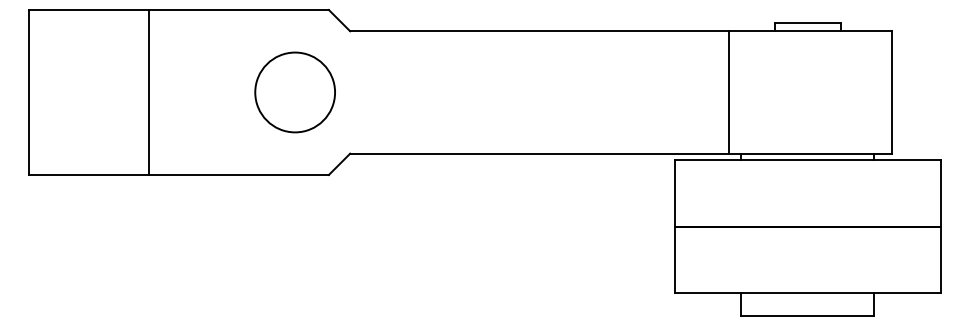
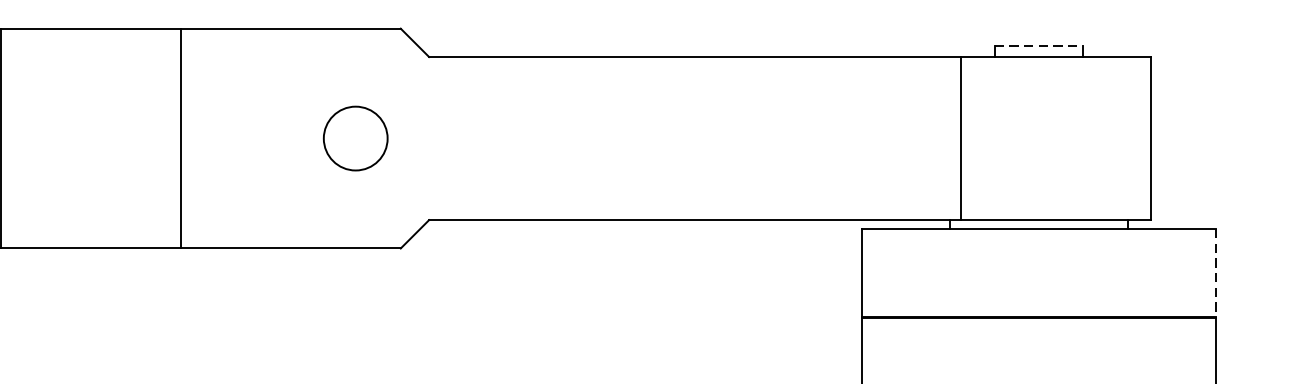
line: (808, 23) -> (1039, 46), solid -> dashed
line: (148, 92) -> (180, 138), moved
circle: (294, 92) -> (354, 138), size x0.6
line: (729, 92) -> (961, 138), moved
line: (940, 194) -> (1215, 274), solid -> dashed

